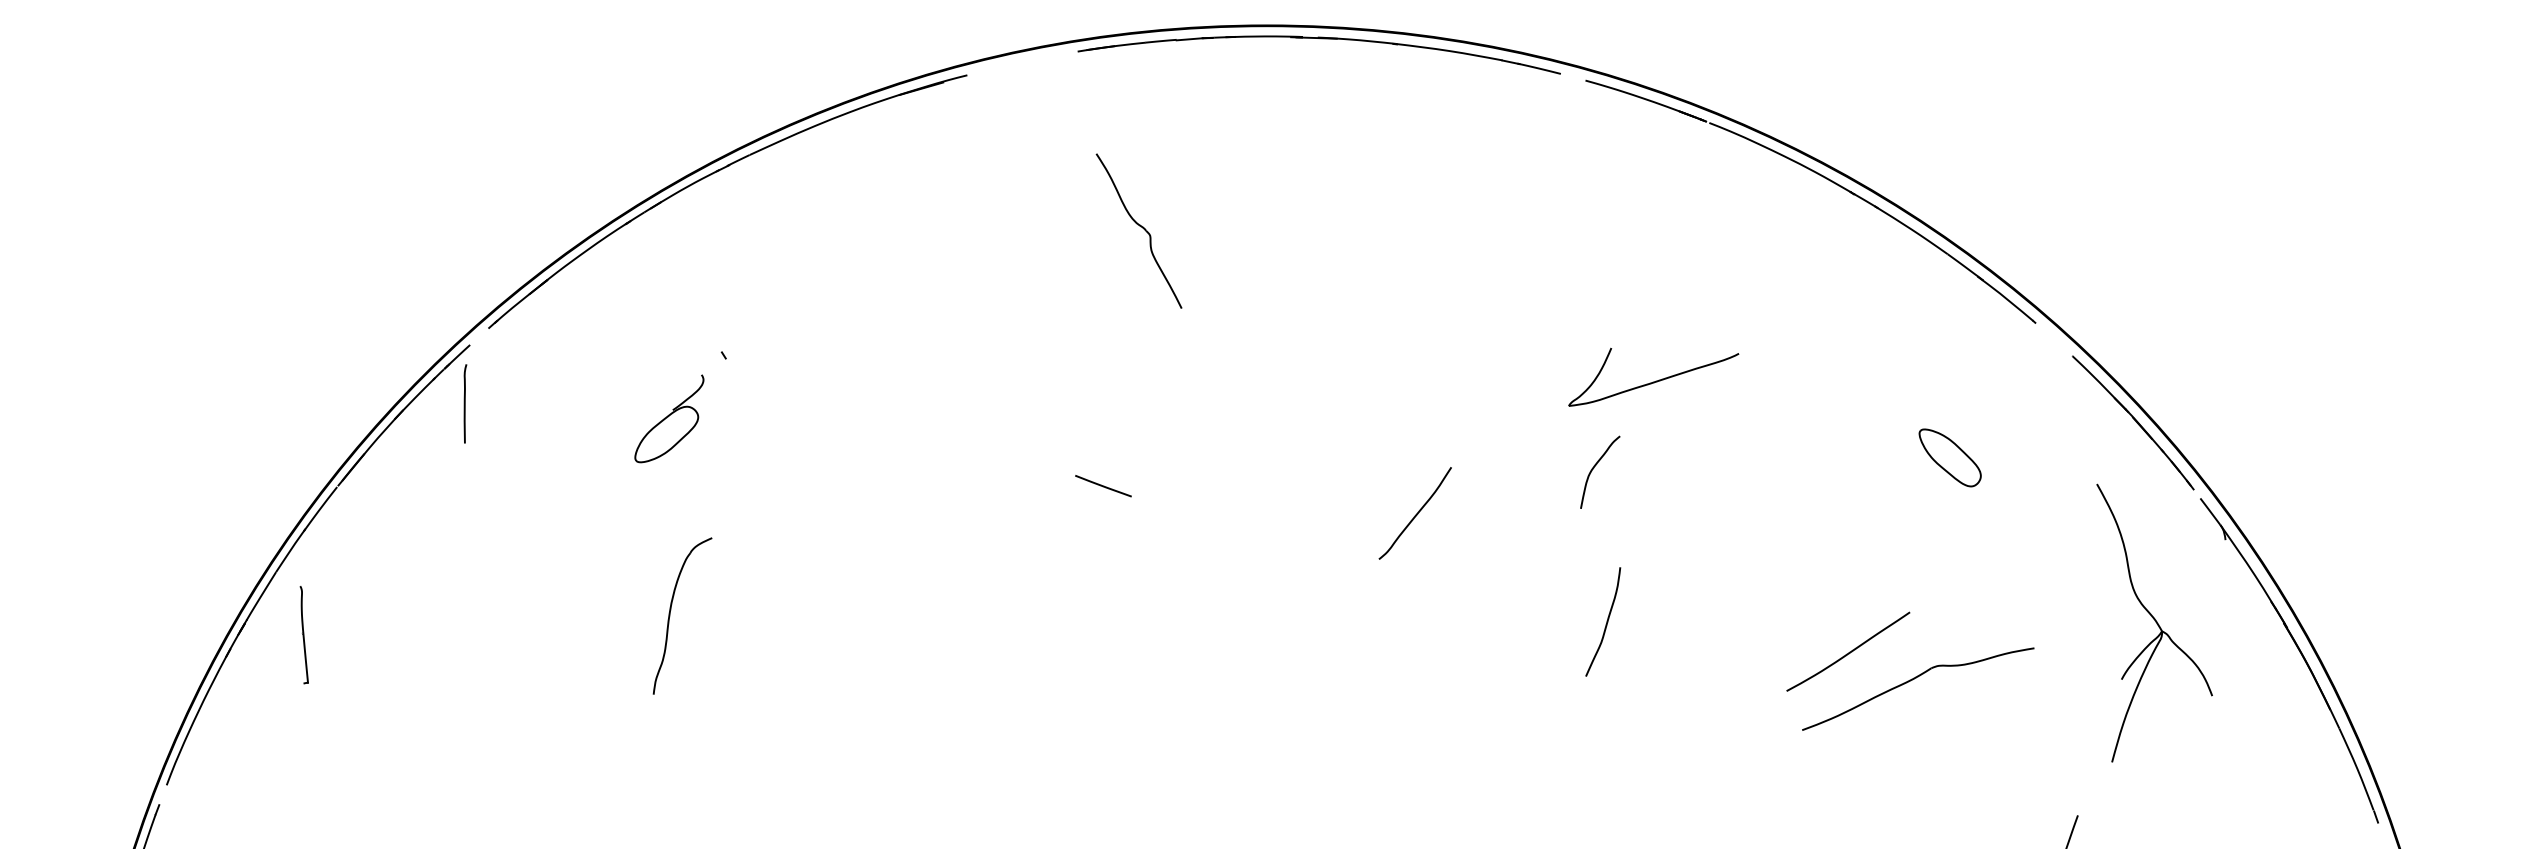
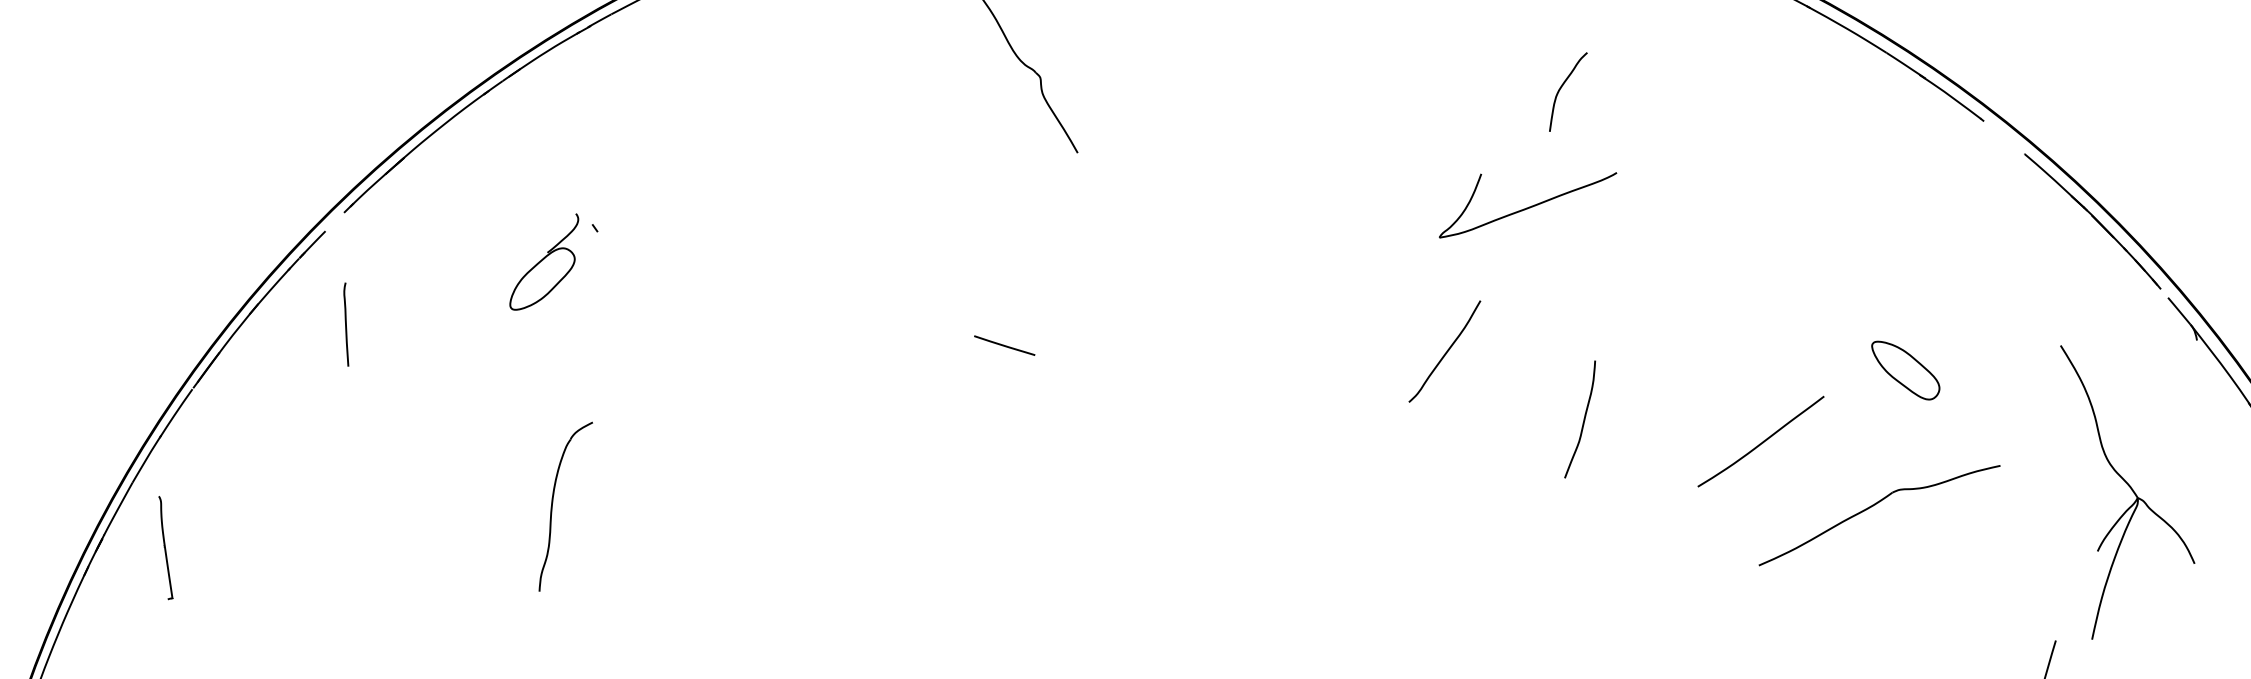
part: (1653, 376) -> (1527, 201), moved
curve: (465, 403) -> (346, 324), moved
part: (669, 418) -> (544, 261), moved
part: (1949, 457) -> (1905, 370), moved
curve: (1594, 468) -> (1561, 88), moved
curve: (1415, 514) -> (1445, 352), moved
curve: (1606, 621) -> (1583, 418), moved
part: (2154, 622) -> (2129, 489), moved
curve: (1849, 651) -> (1762, 441), moved

